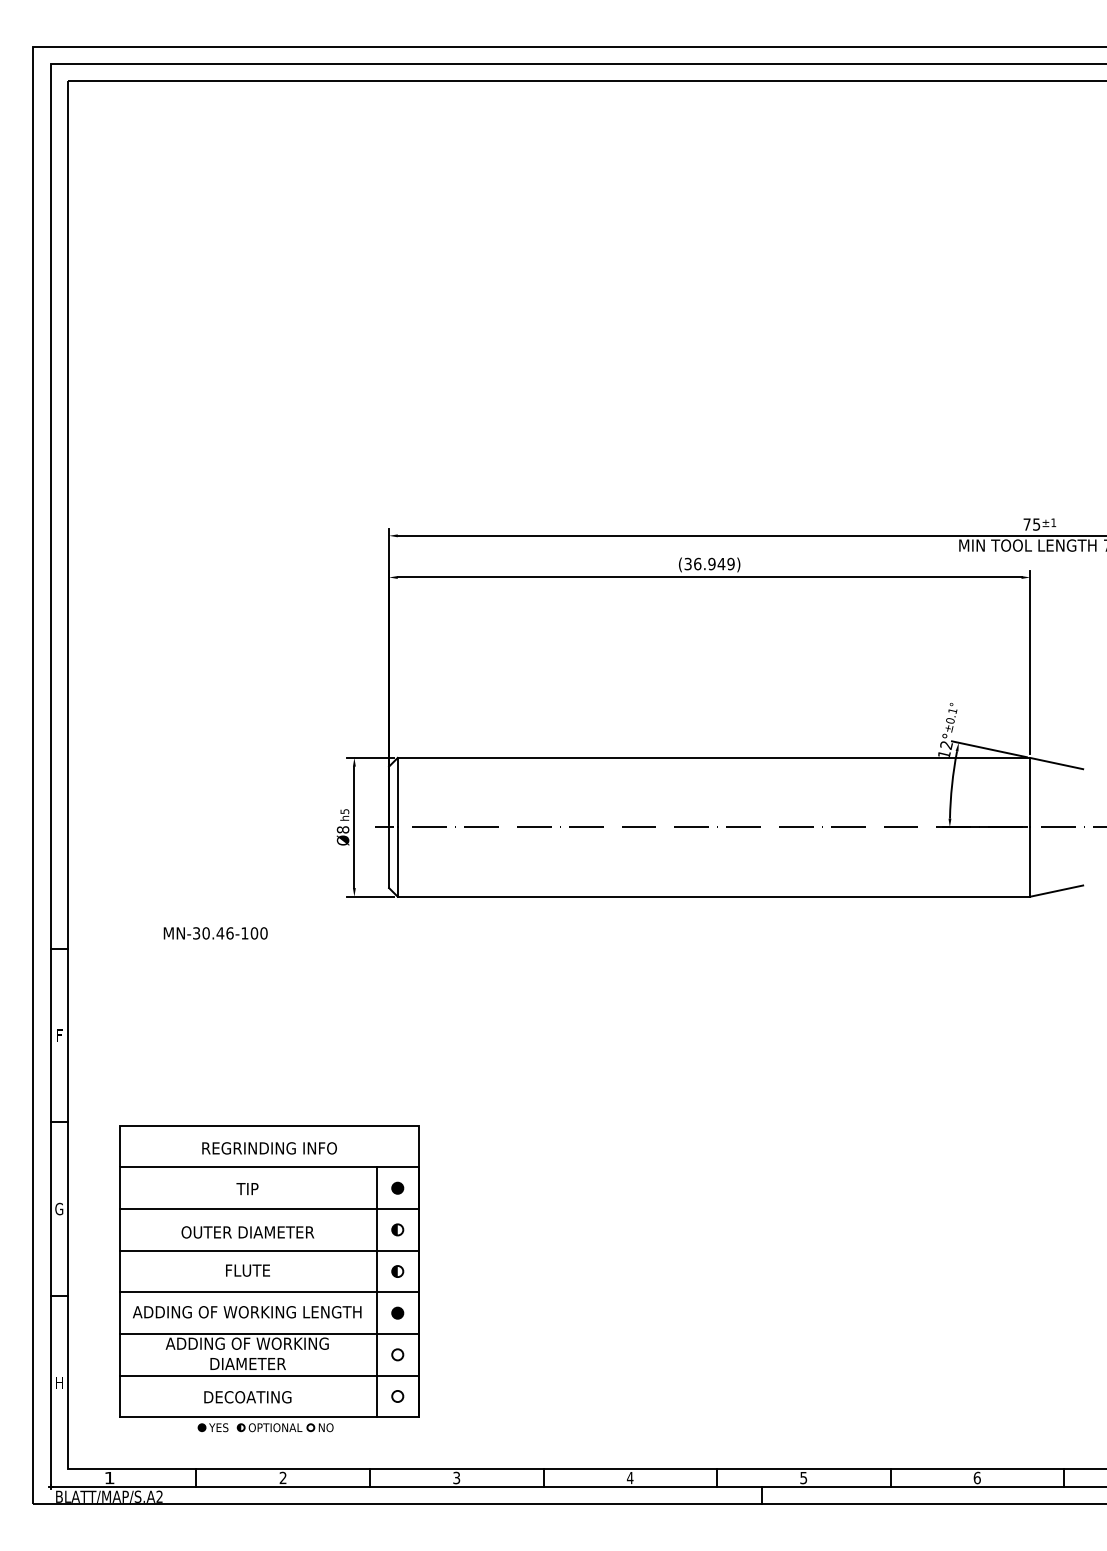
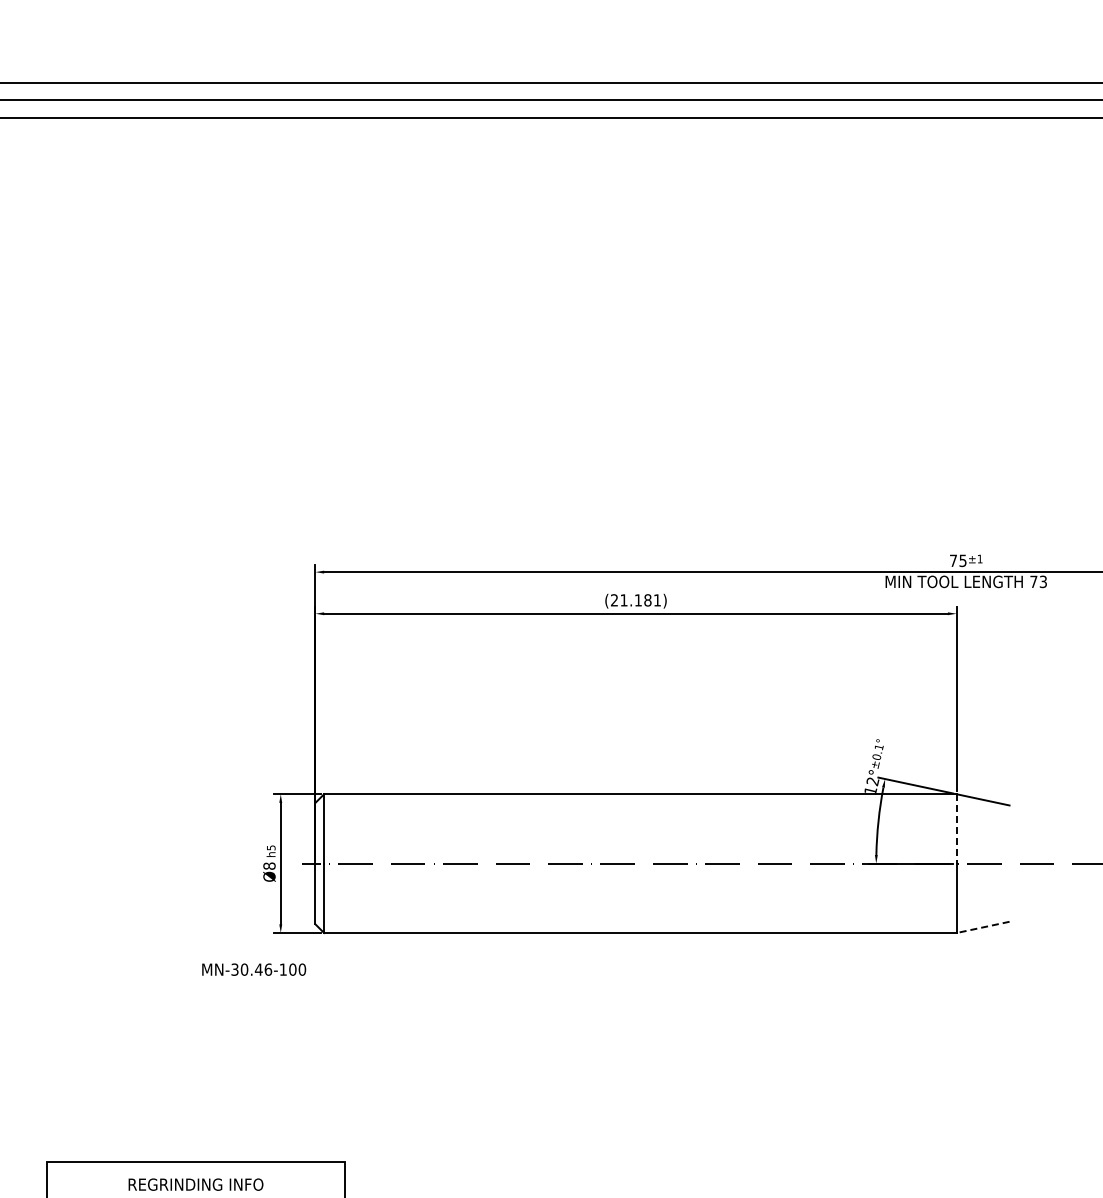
text: (709, 563) -> (635, 599), (36.949) -> (21.181)
line: (1030, 792) -> (956, 828), solid -> dashed
line: (1056, 891) -> (982, 927), solid -> dashed
text: (215, 933) -> (253, 969), moved

